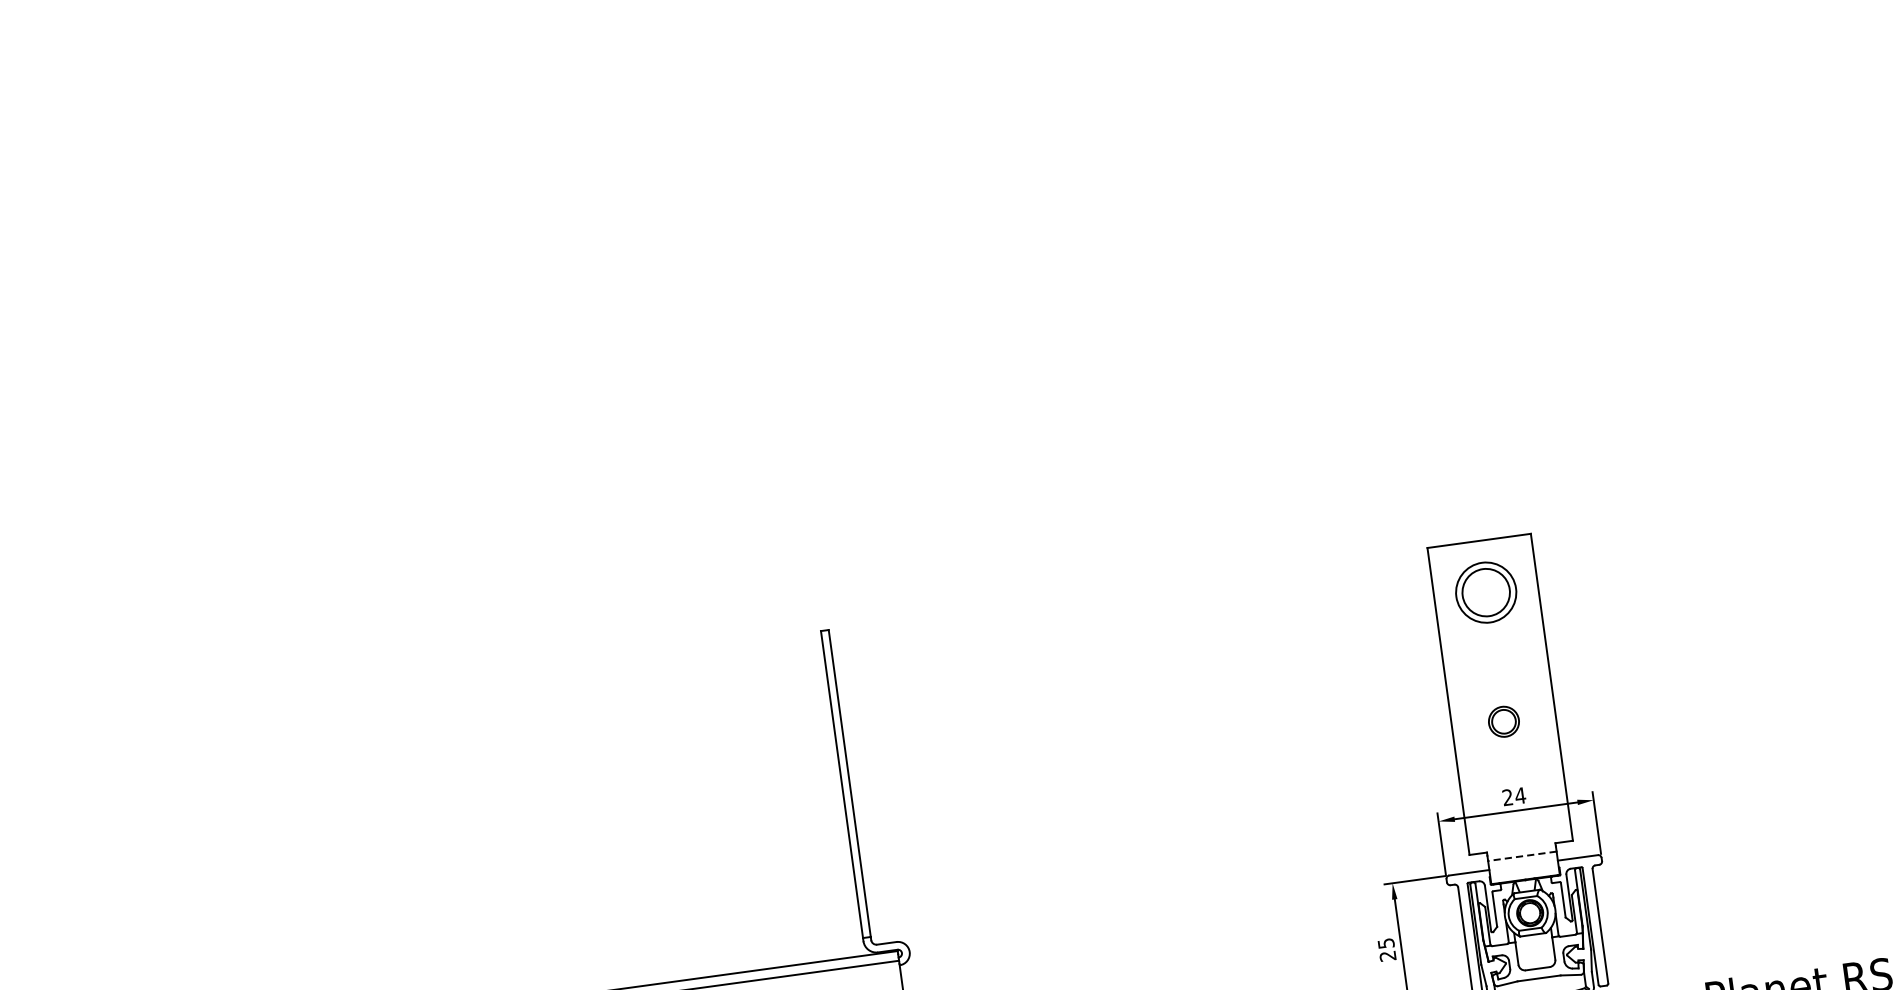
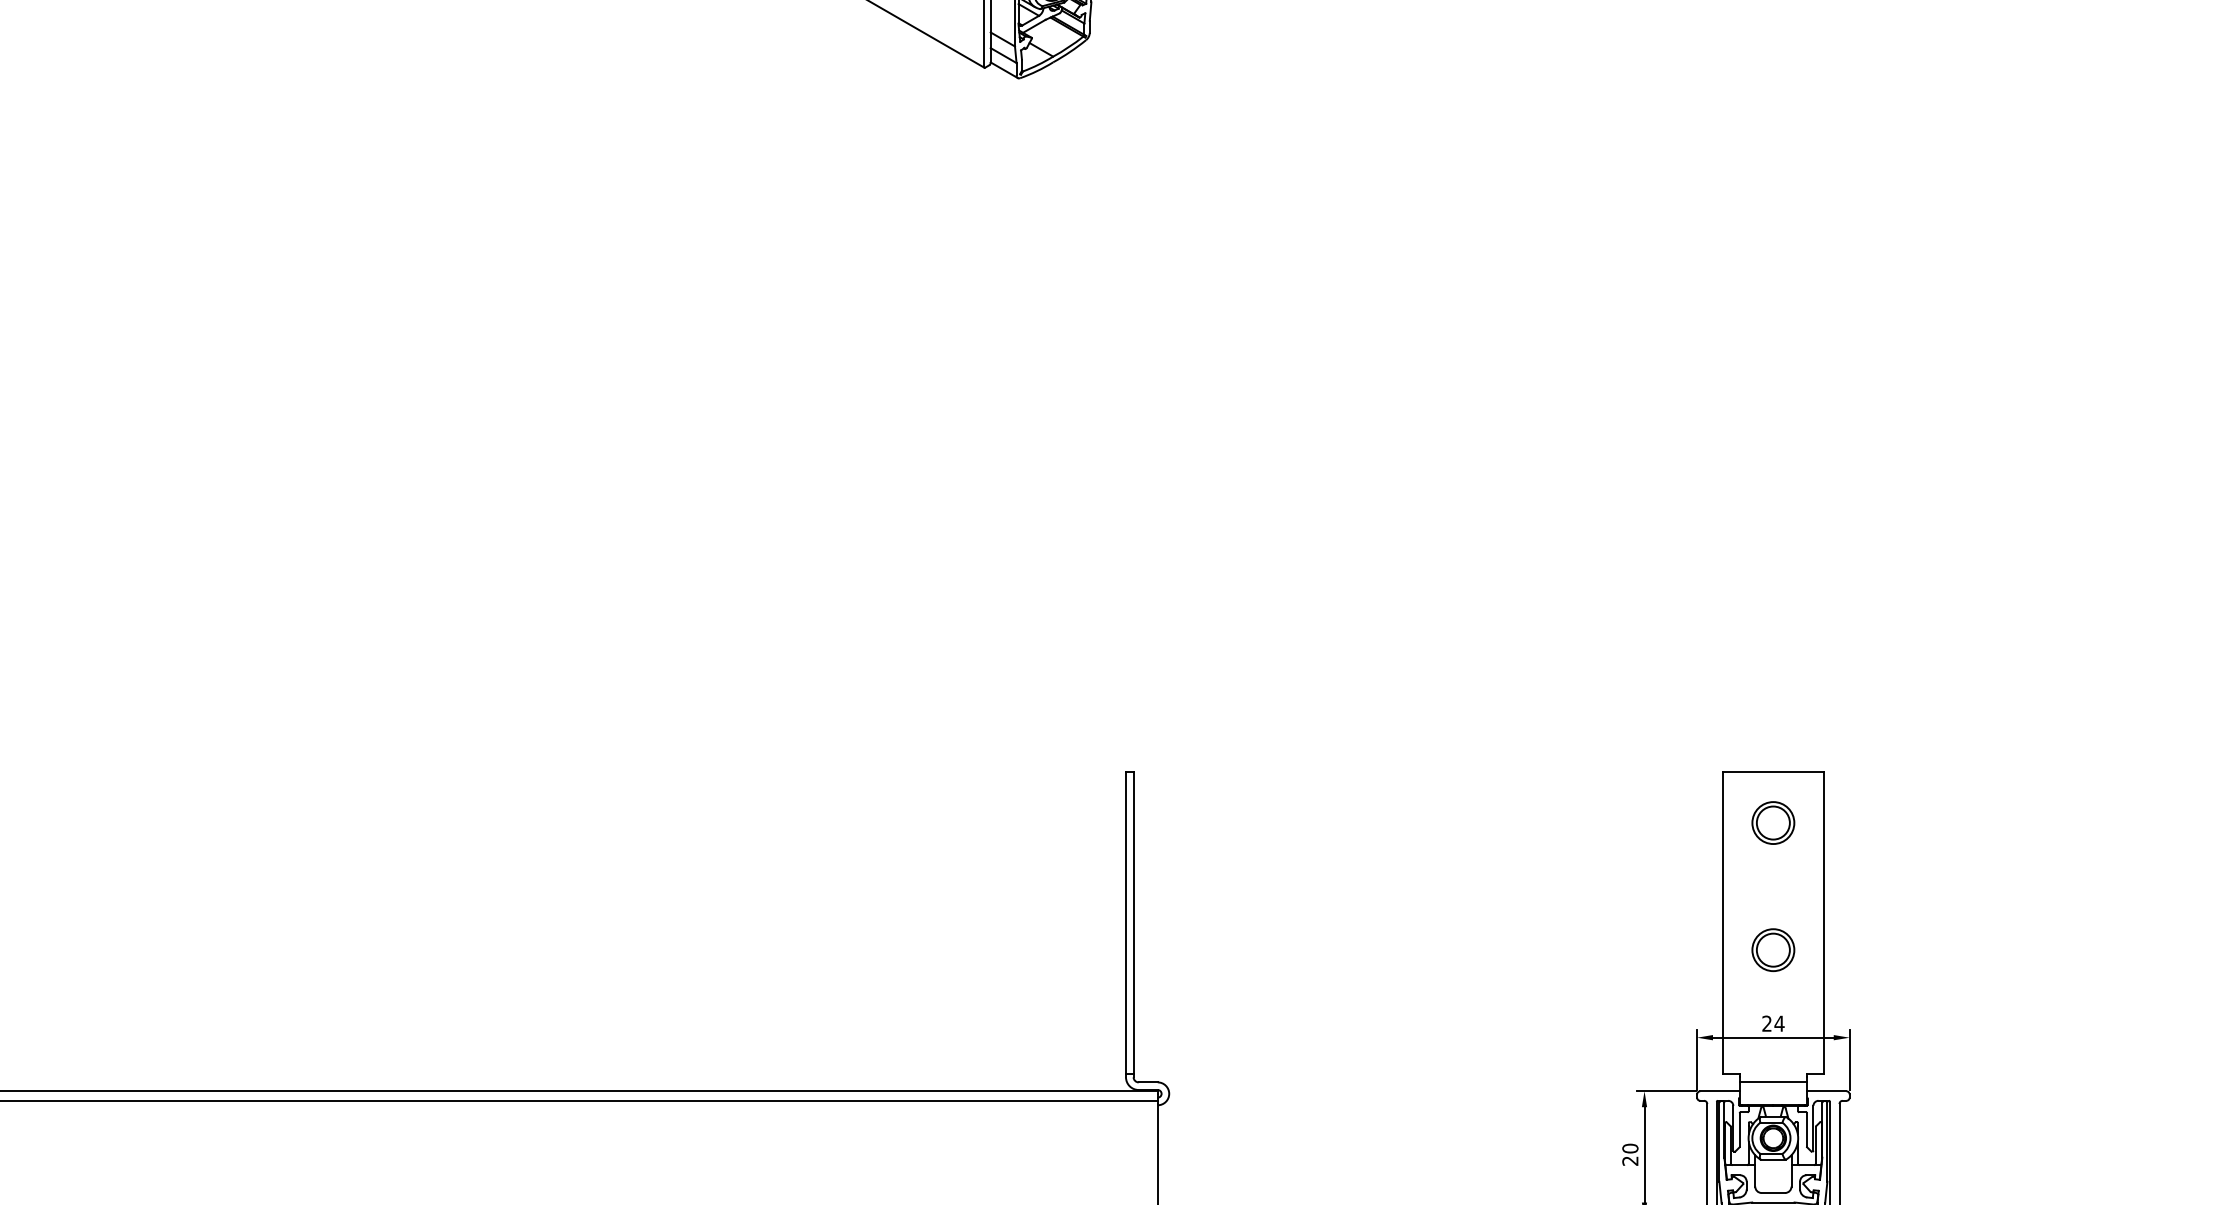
part: (1486, 592) -> (1773, 822), size x0.71
part: (1503, 721) -> (1773, 949), size x1.43
line: (1522, 856) -> (1773, 1082), dashed -> solid
text: (1386, 943) -> (1630, 1148), 25 -> 20

